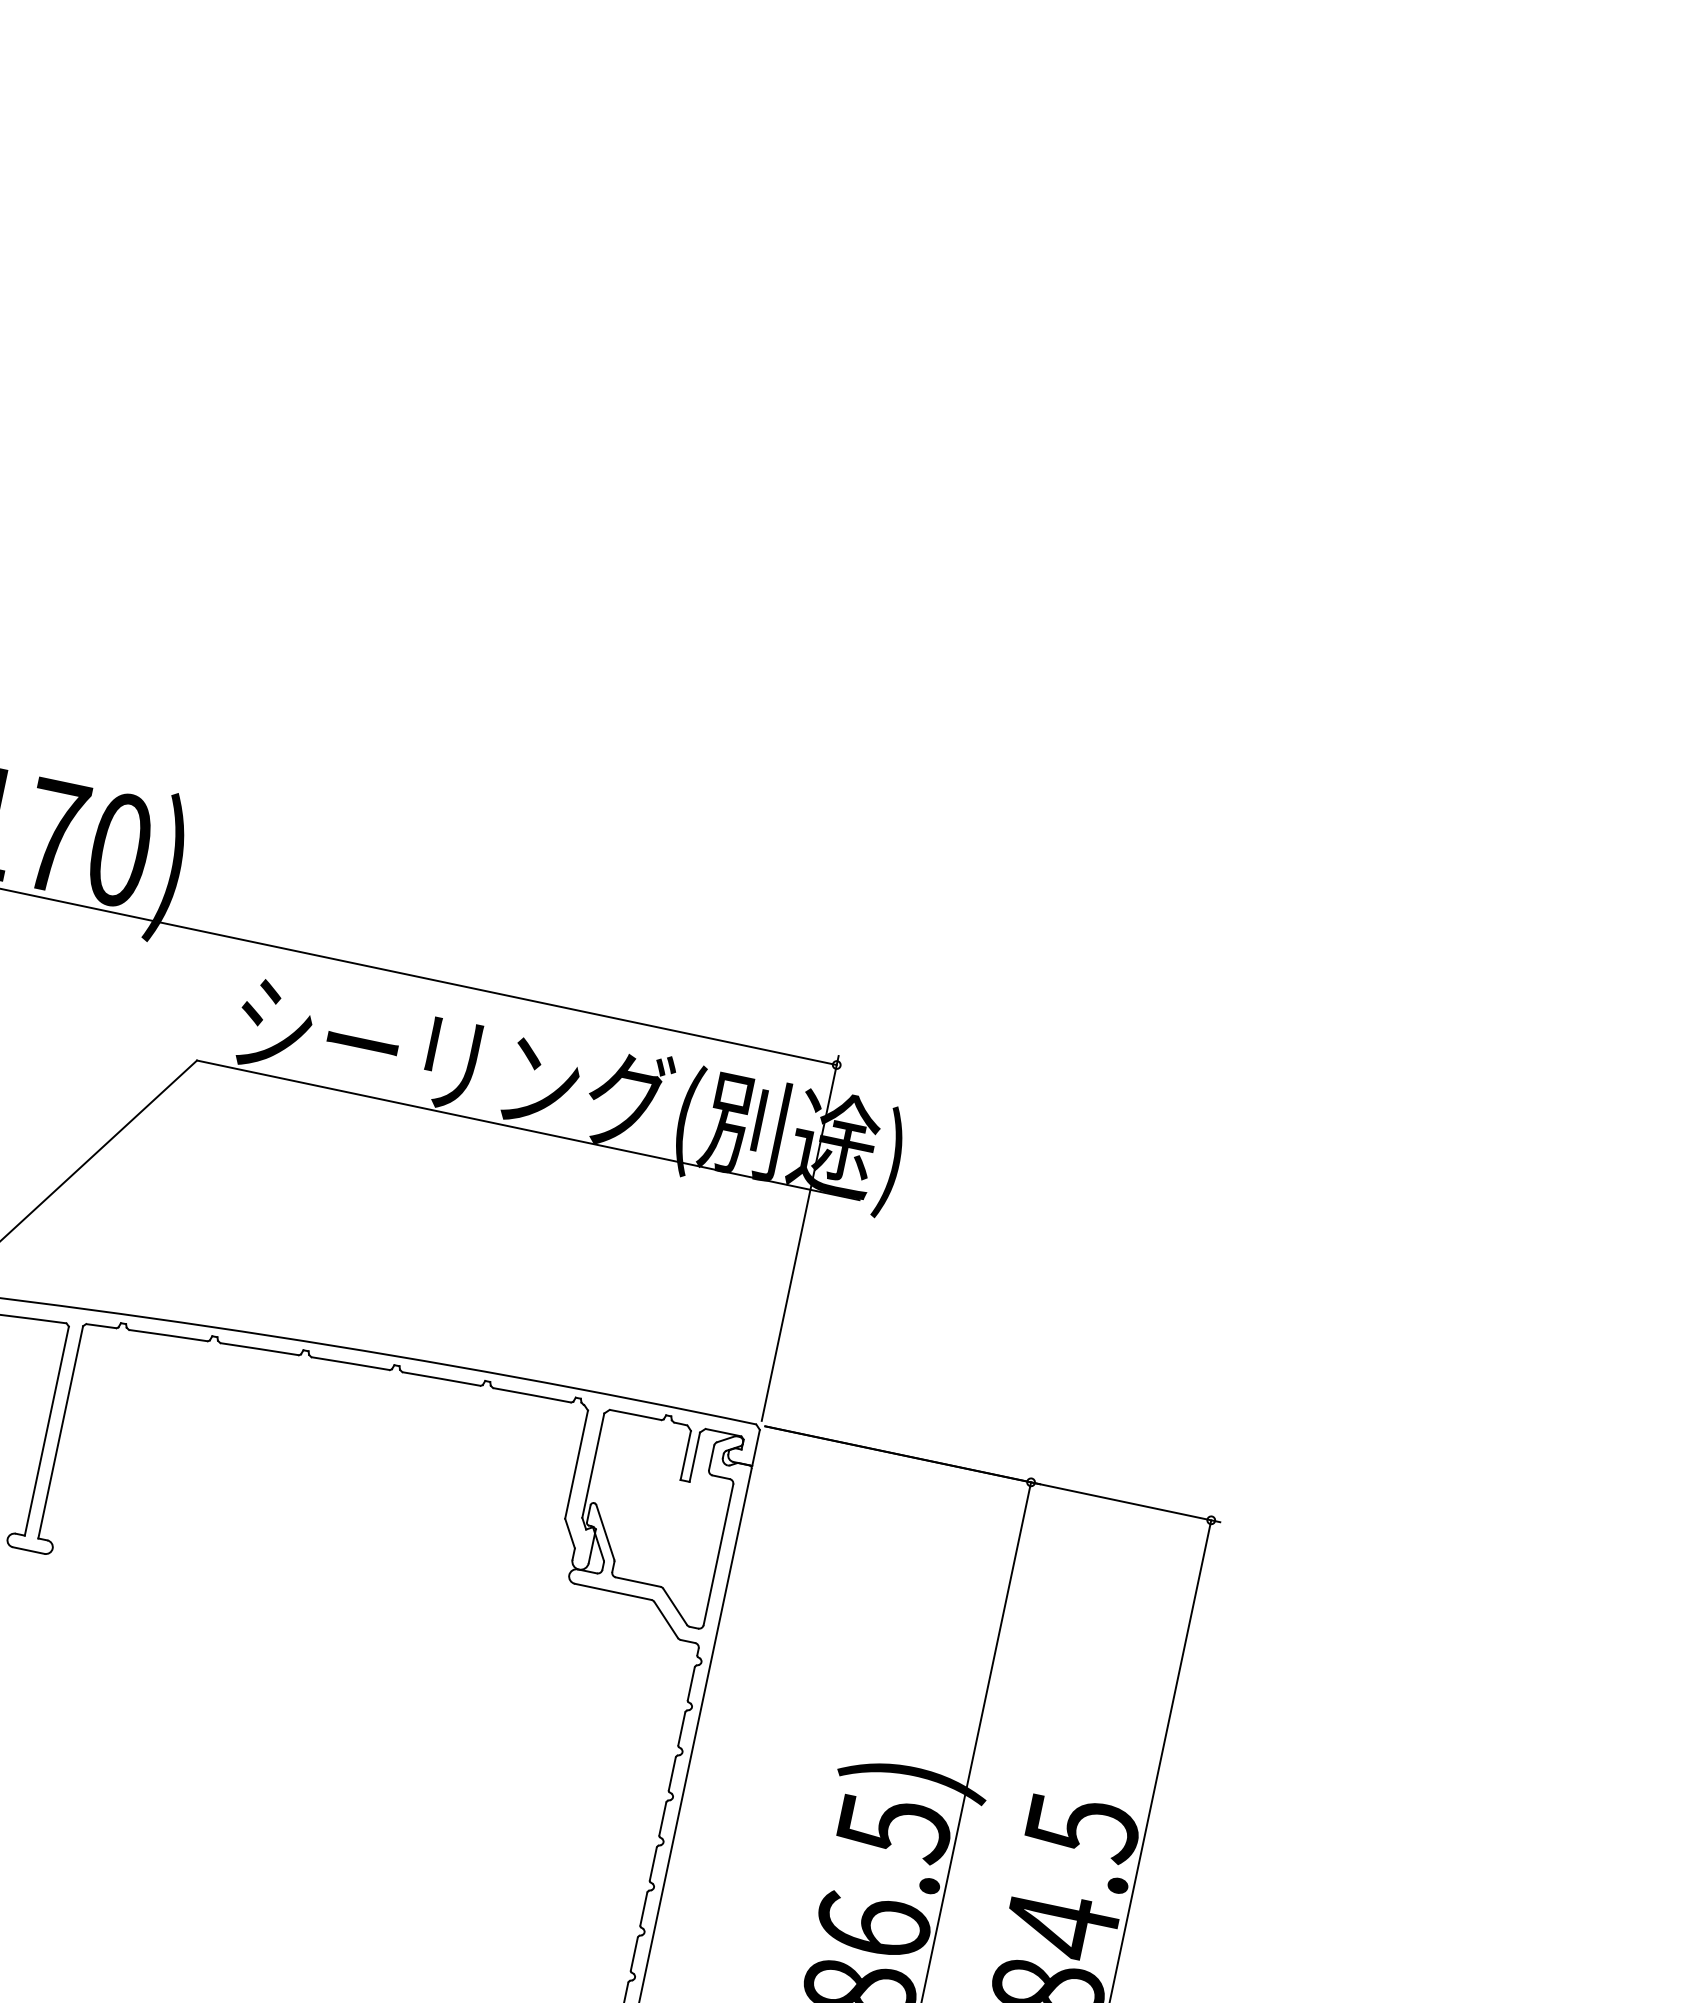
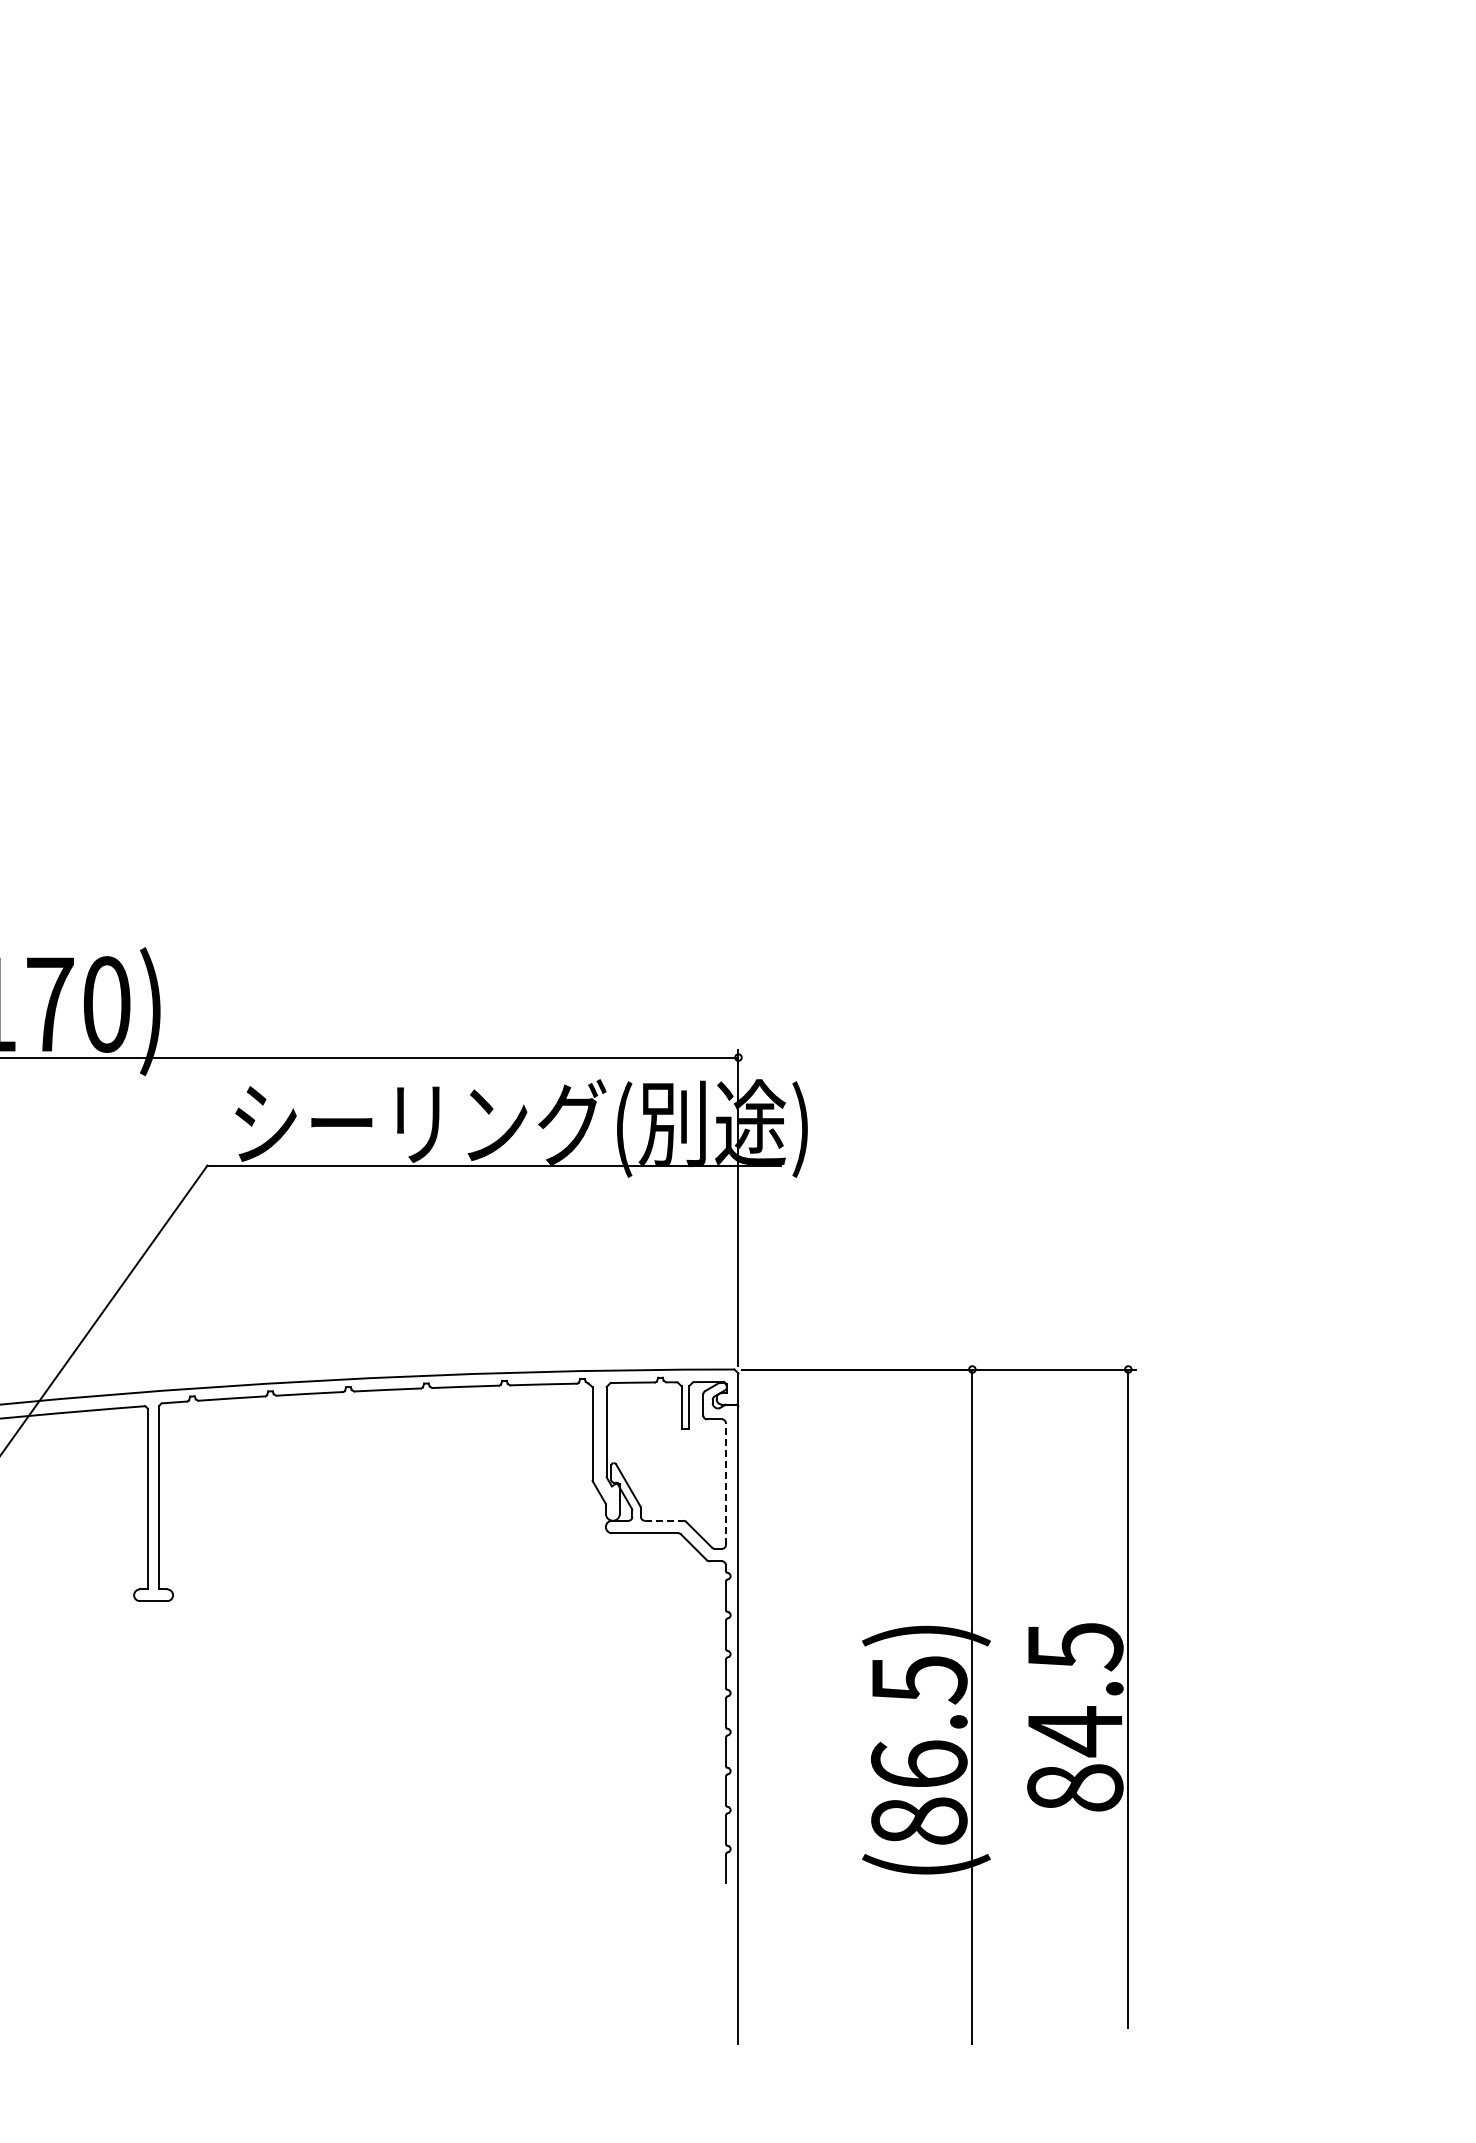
line: (717, 1555) -> (725, 1484), solid -> dashed
line: (638, 1581) -> (664, 1520), solid -> dashed

